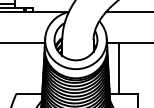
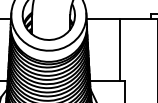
line: (118, 68) -> (120, 49), moved

